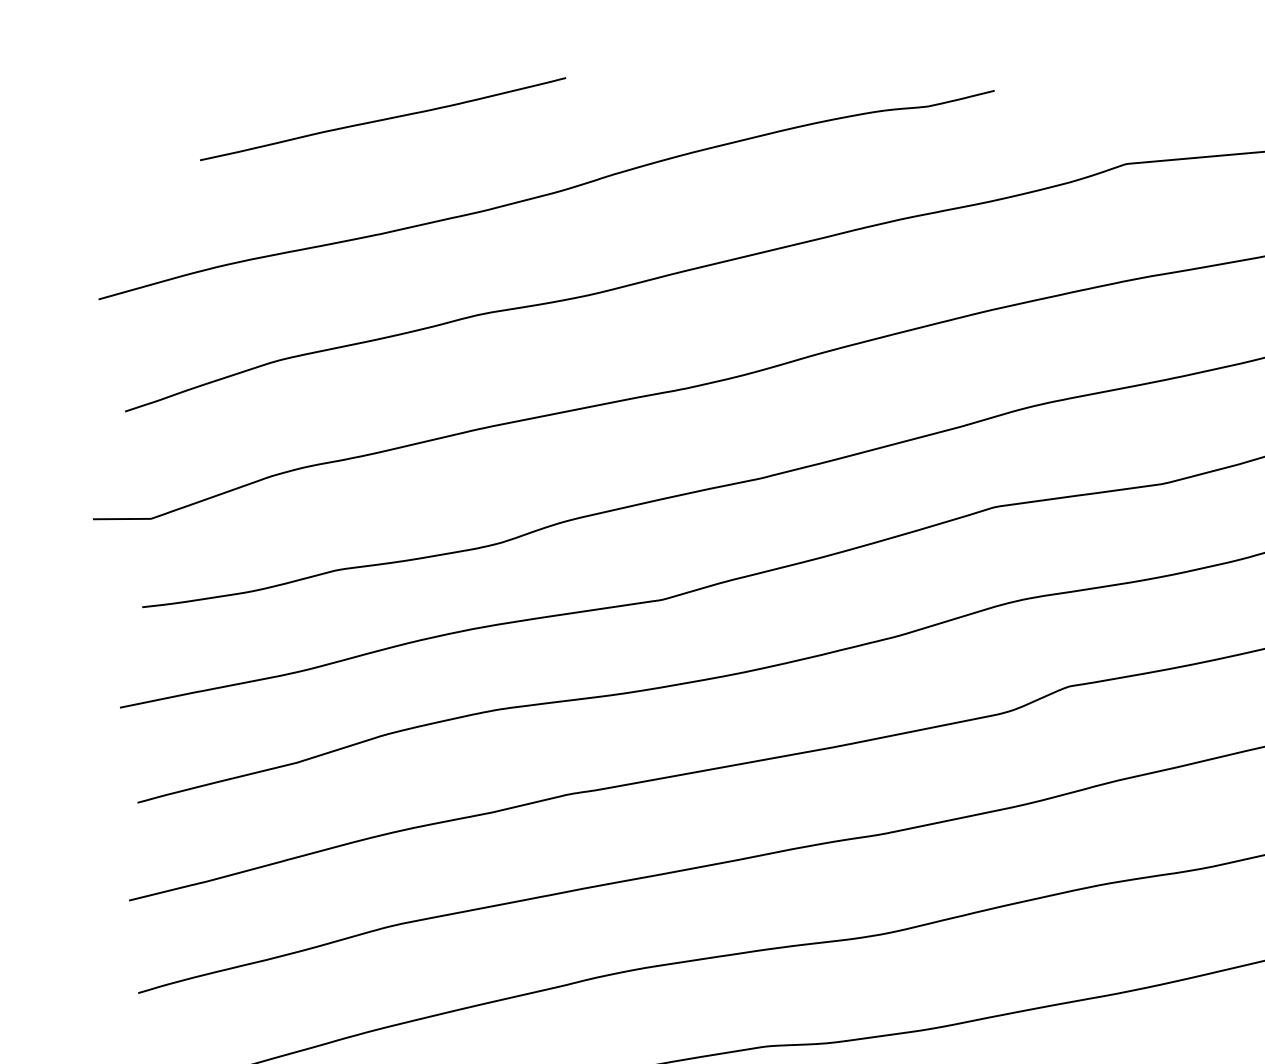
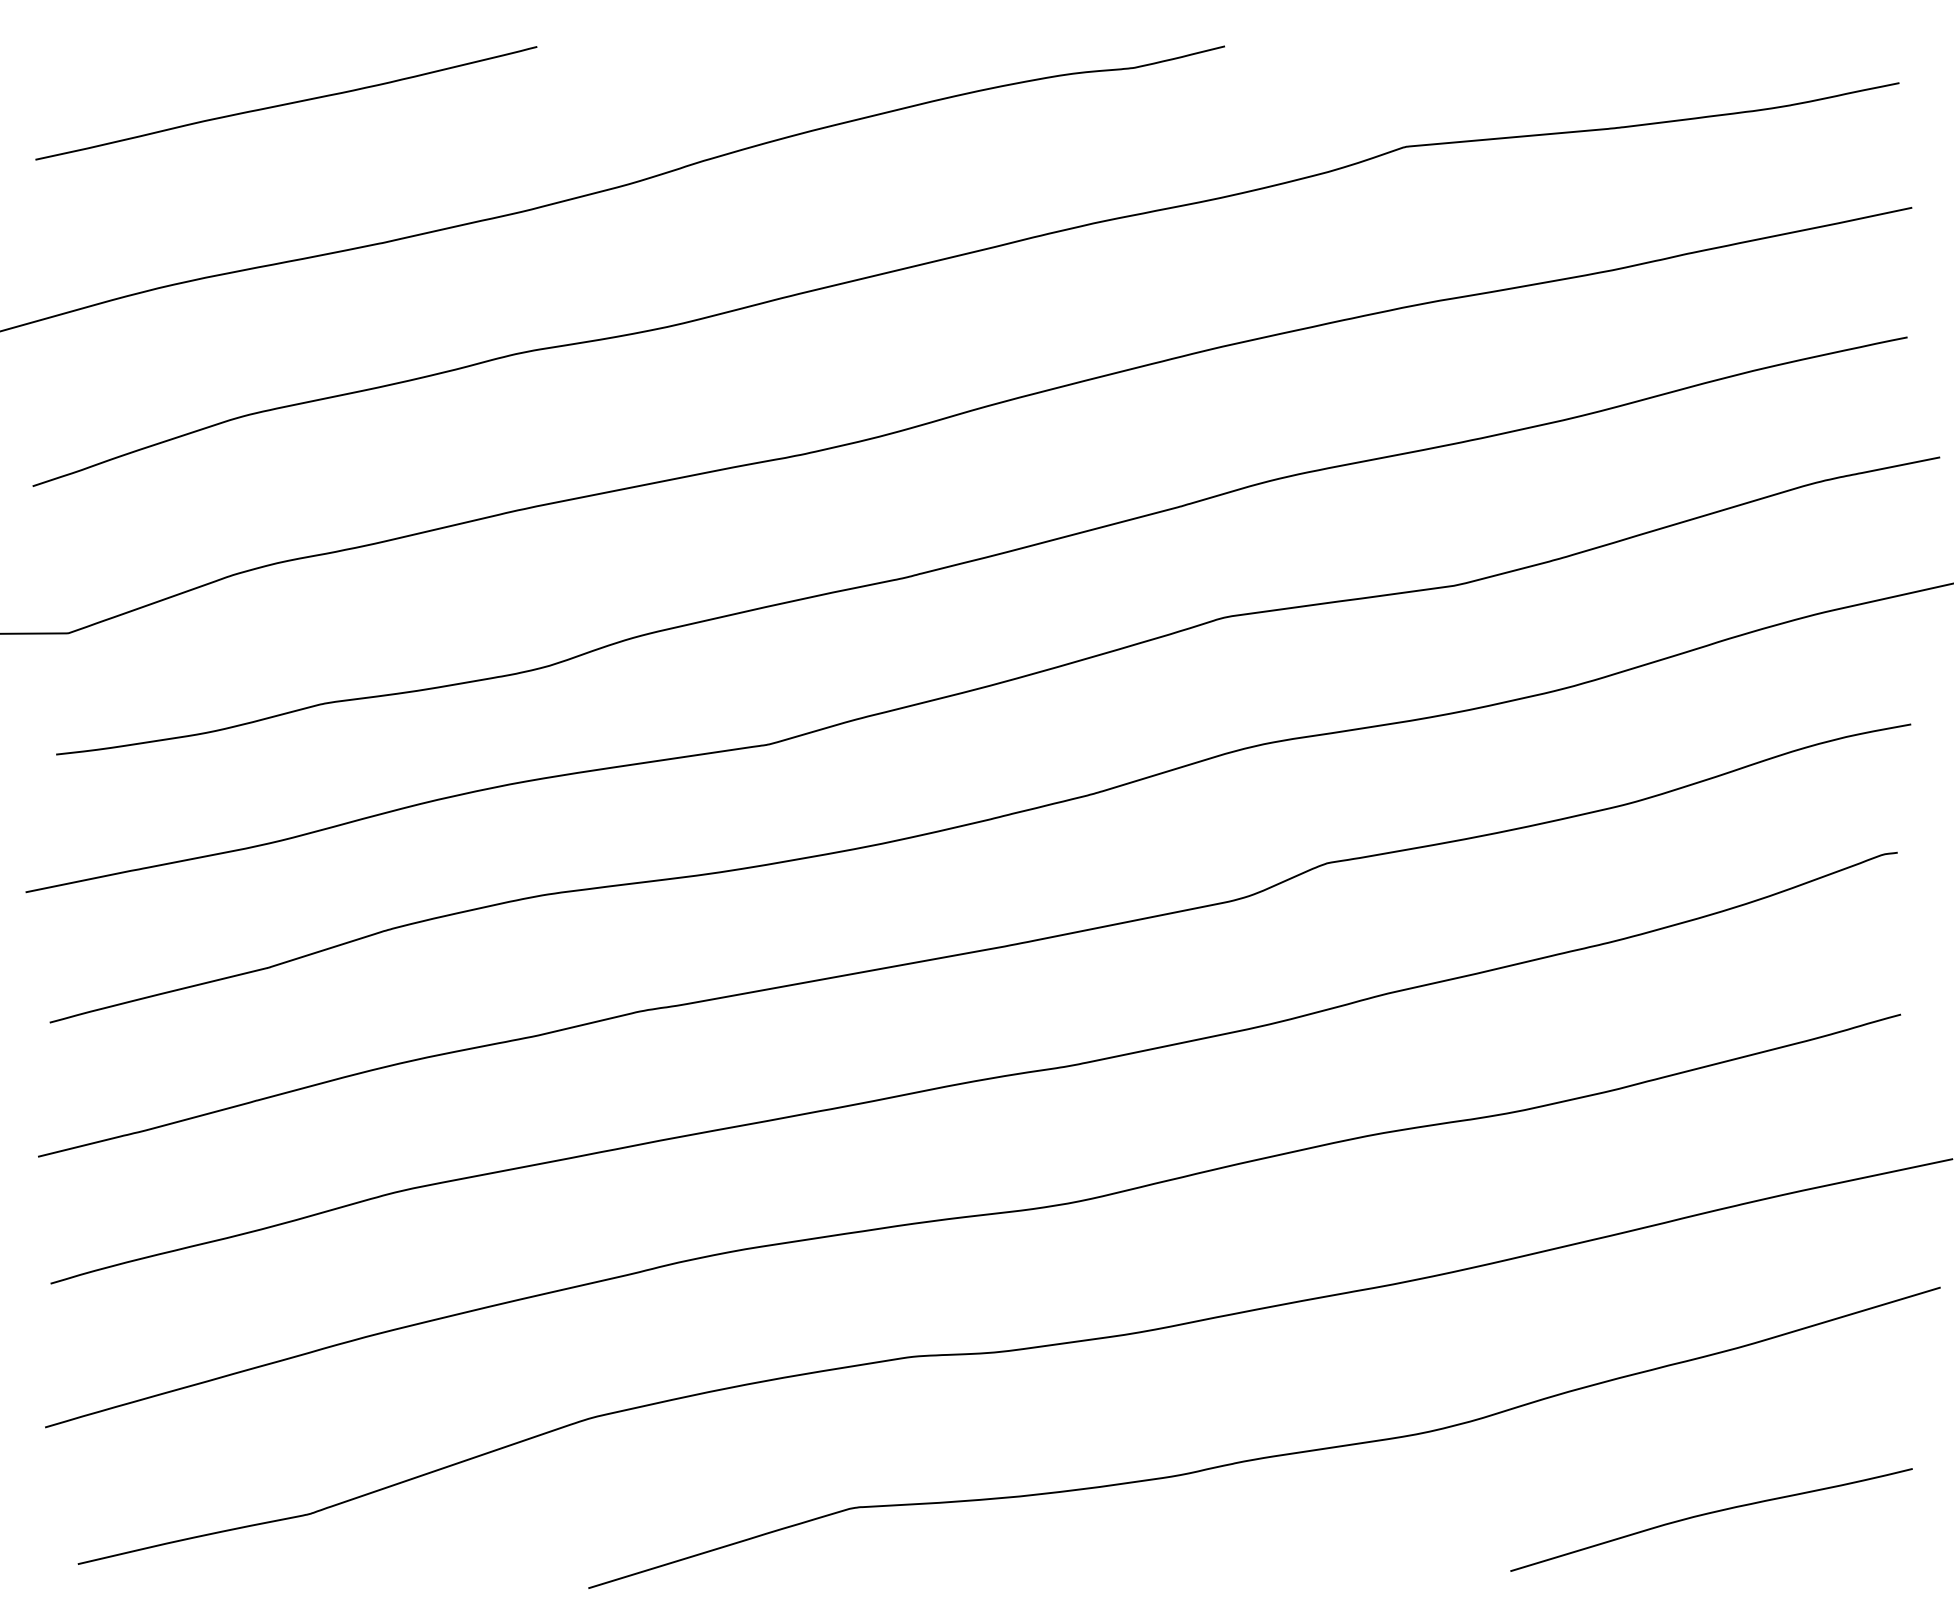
curve: (383, 119) -> (286, 103), moved

